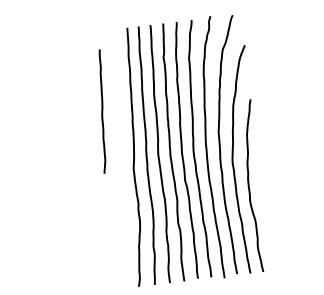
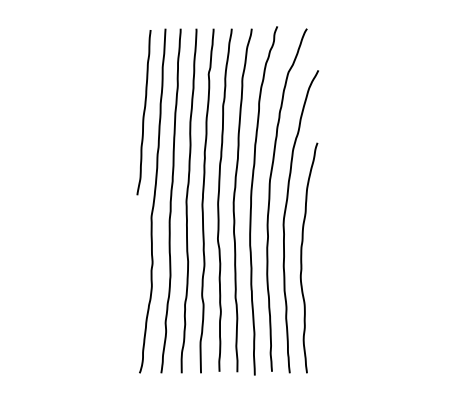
curve: (101, 111) -> (143, 112), moved

